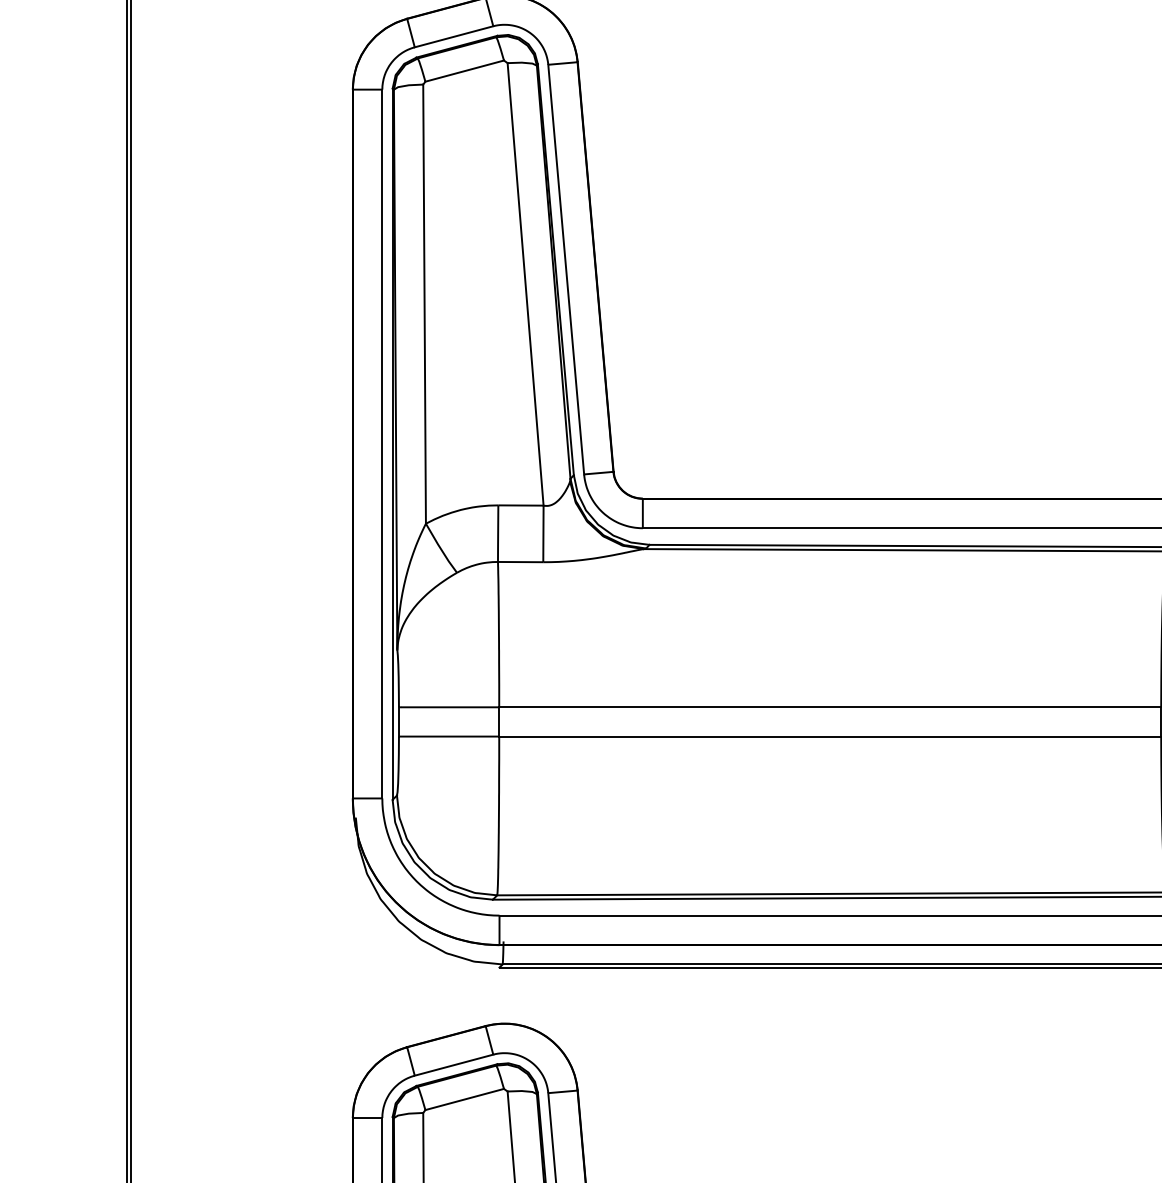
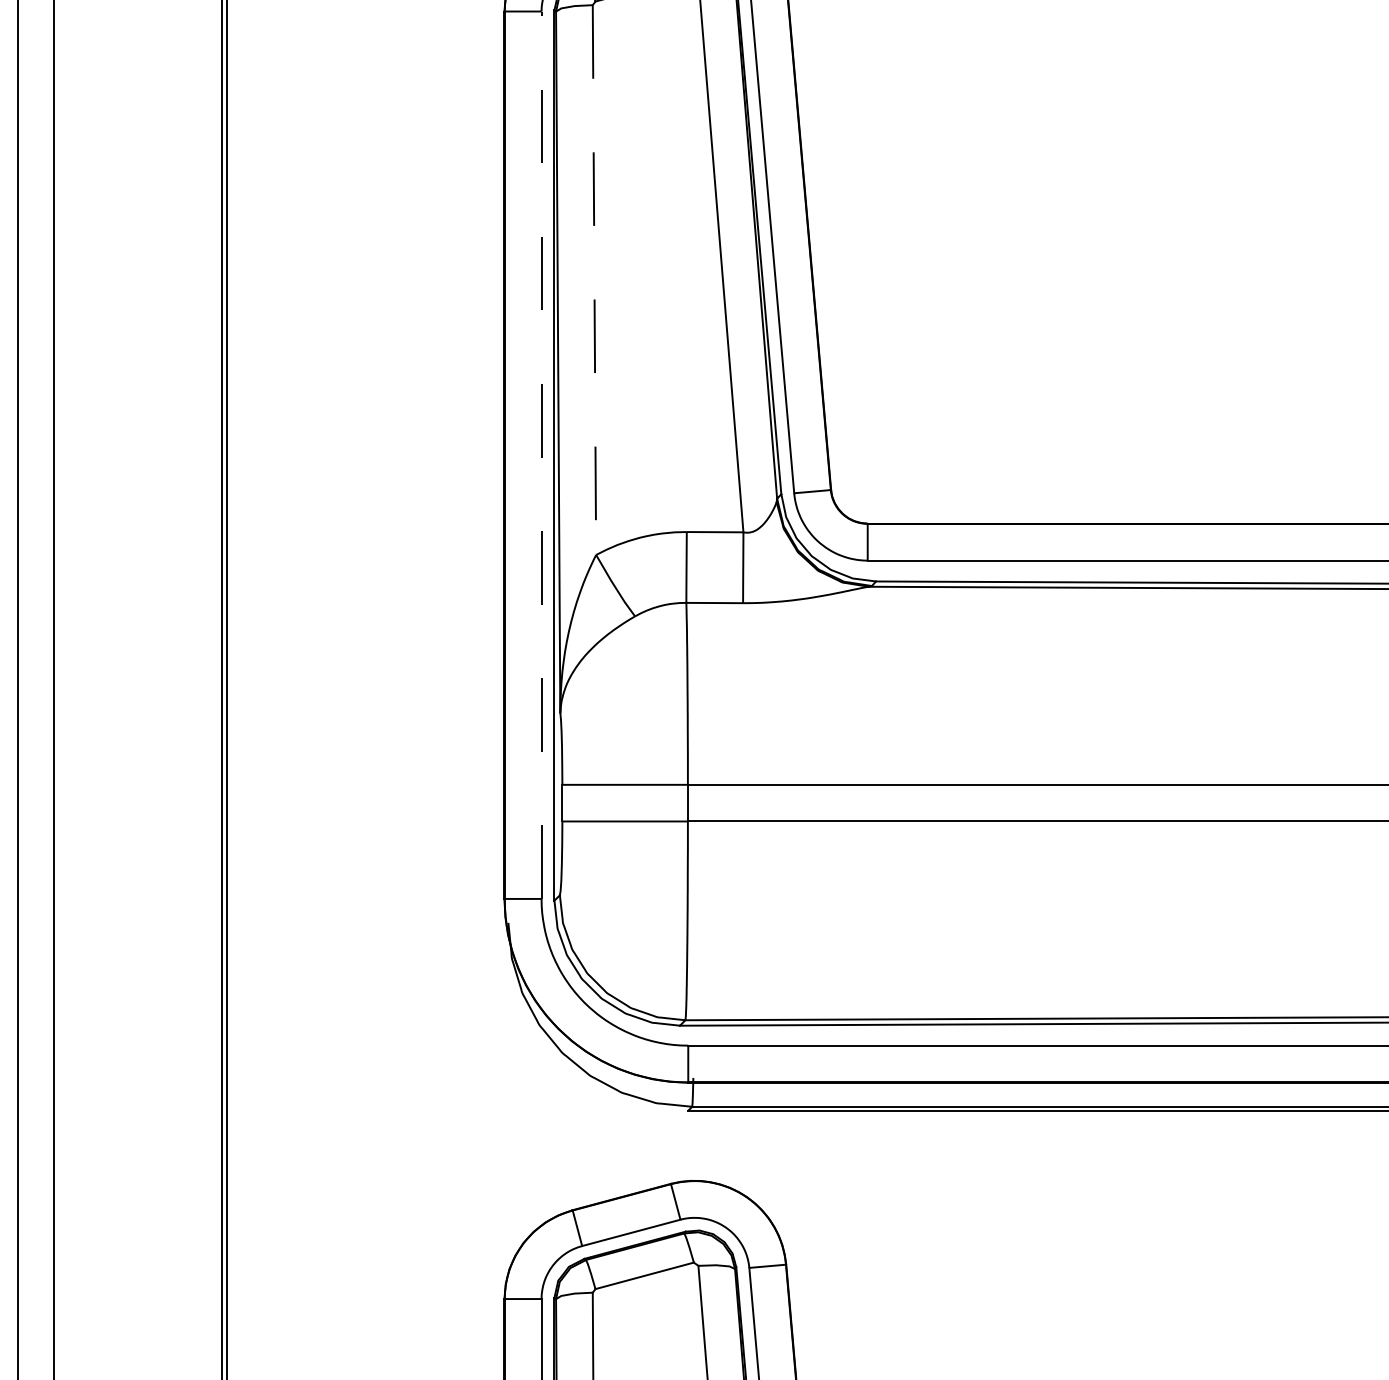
line: (424, 304) -> (594, 280), solid -> dashed
line: (382, 443) -> (541, 454), solid -> dashed

